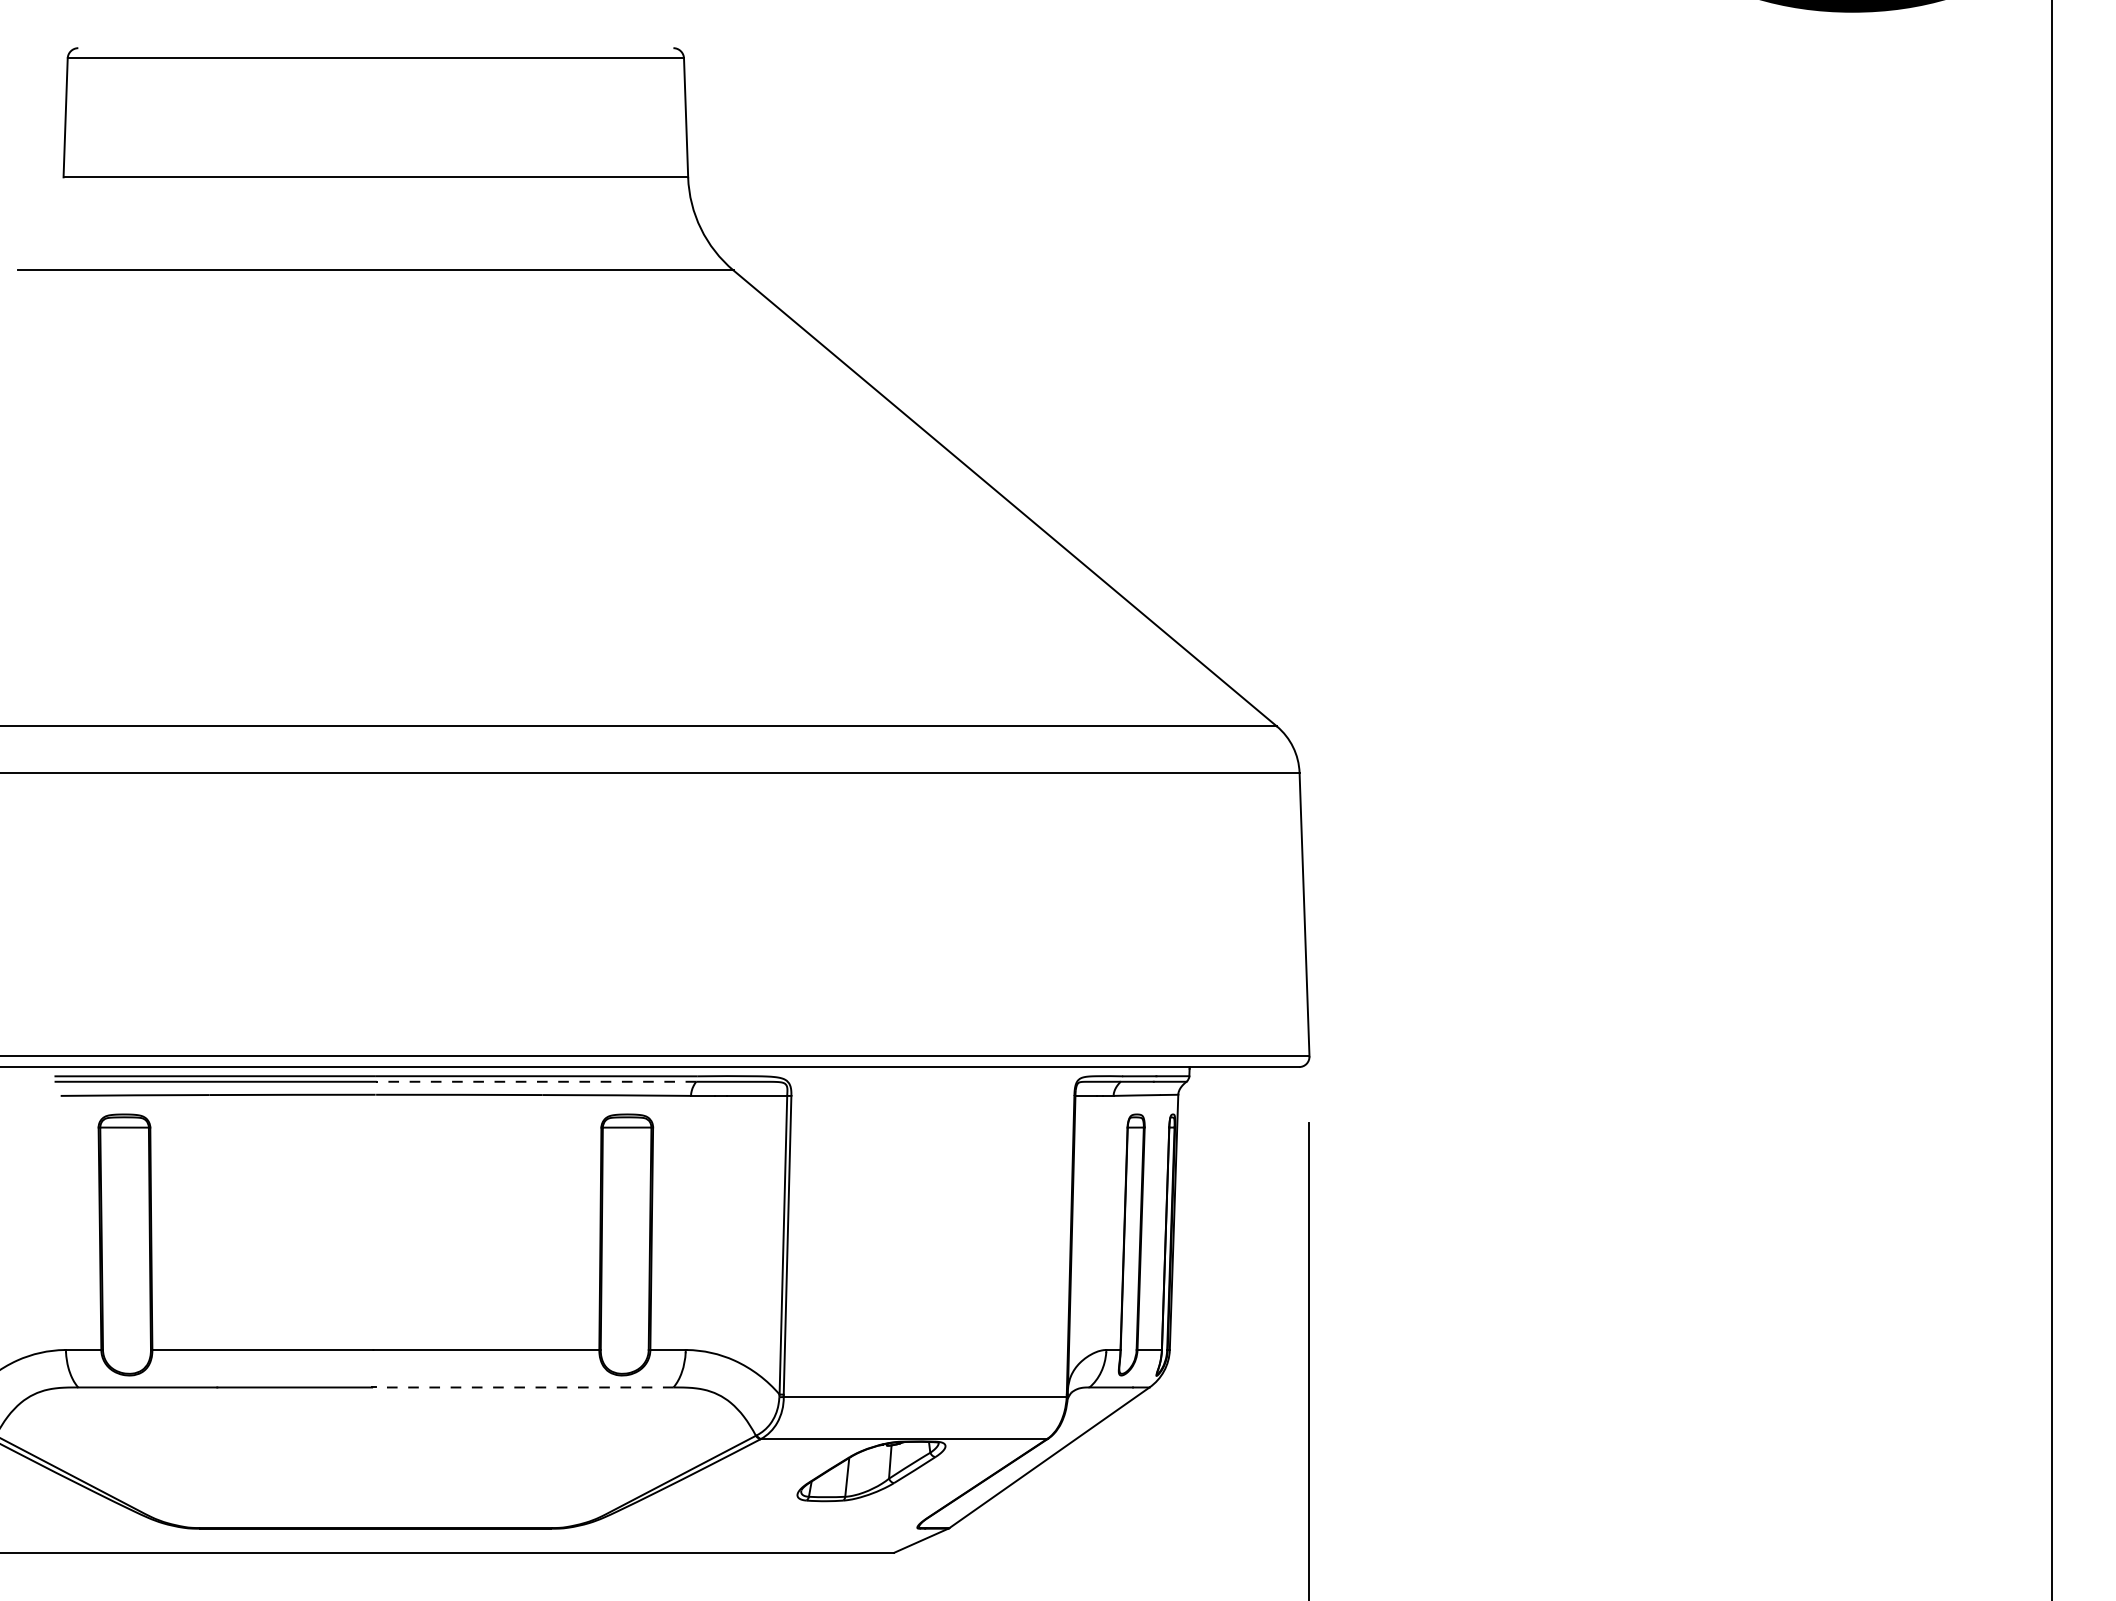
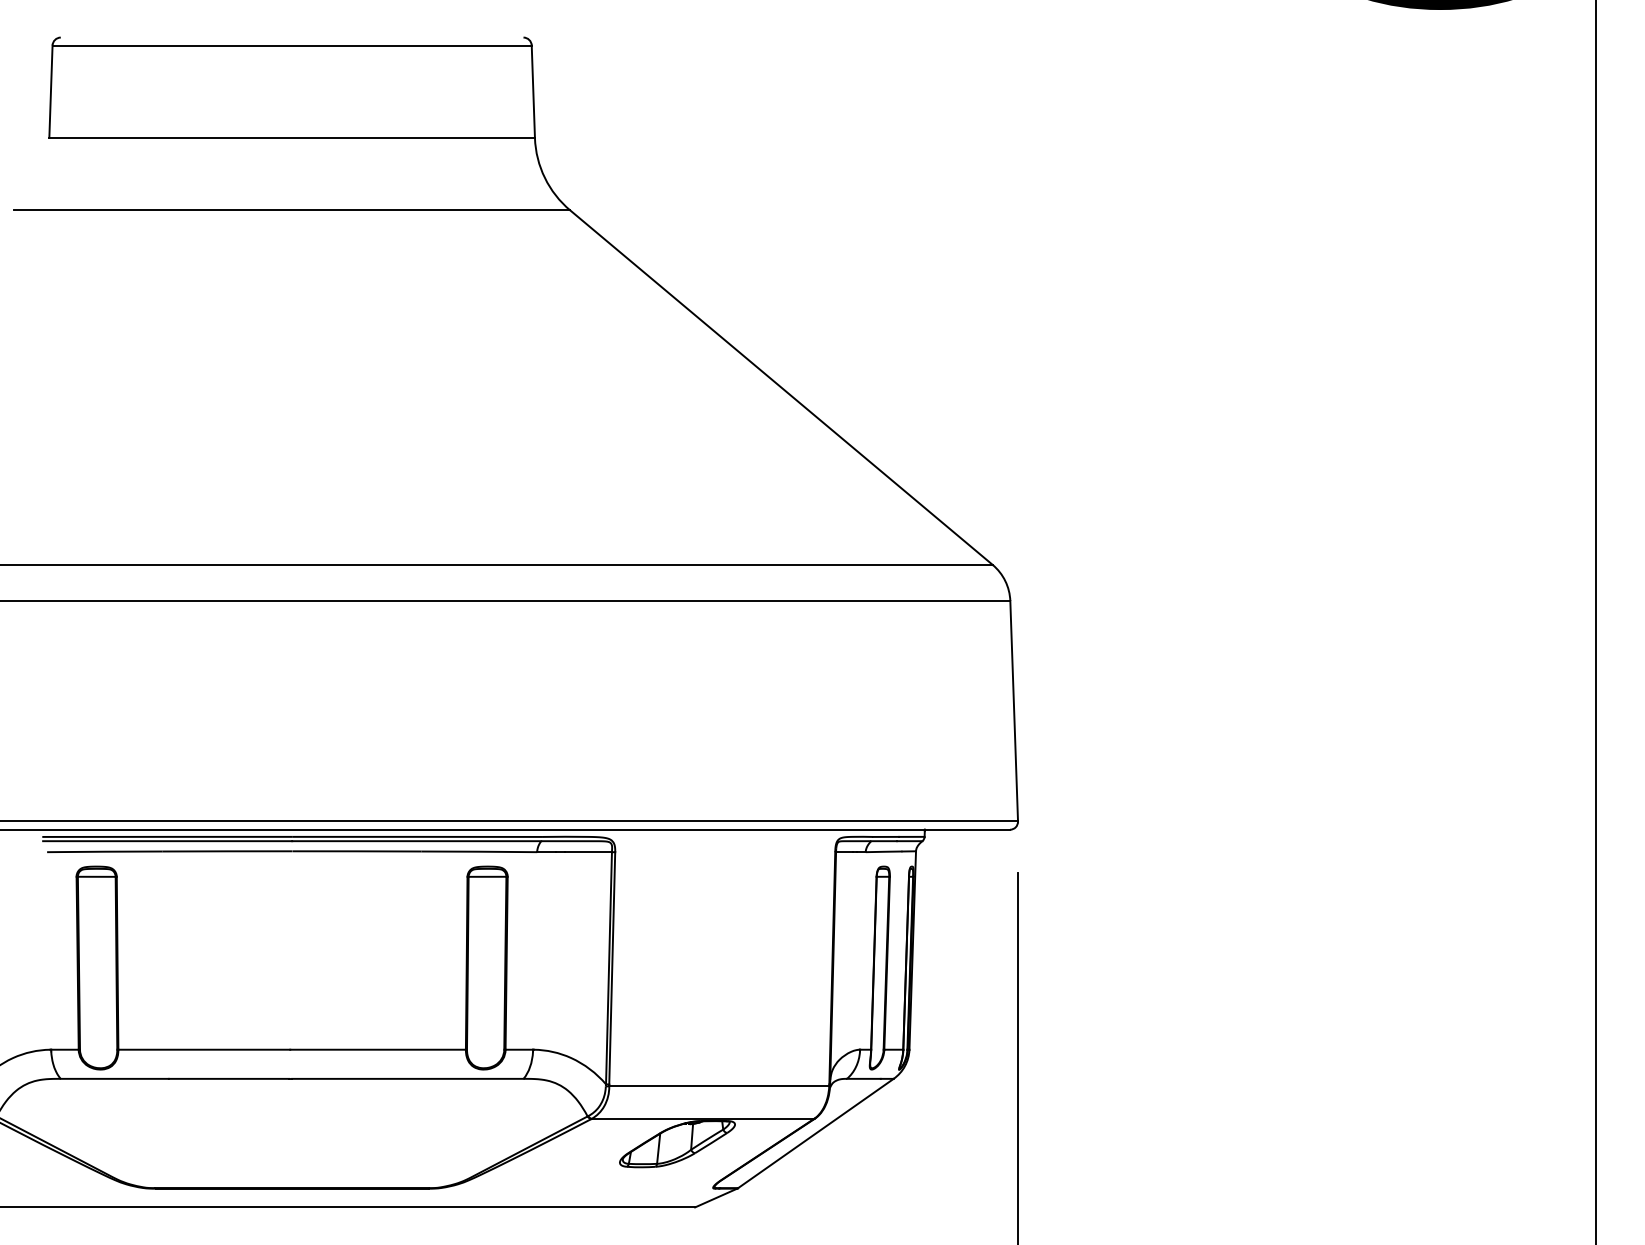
line: (535, 1082) -> (416, 841), dashed -> solid
line: (524, 1387) -> (407, 1078), dashed -> solid

